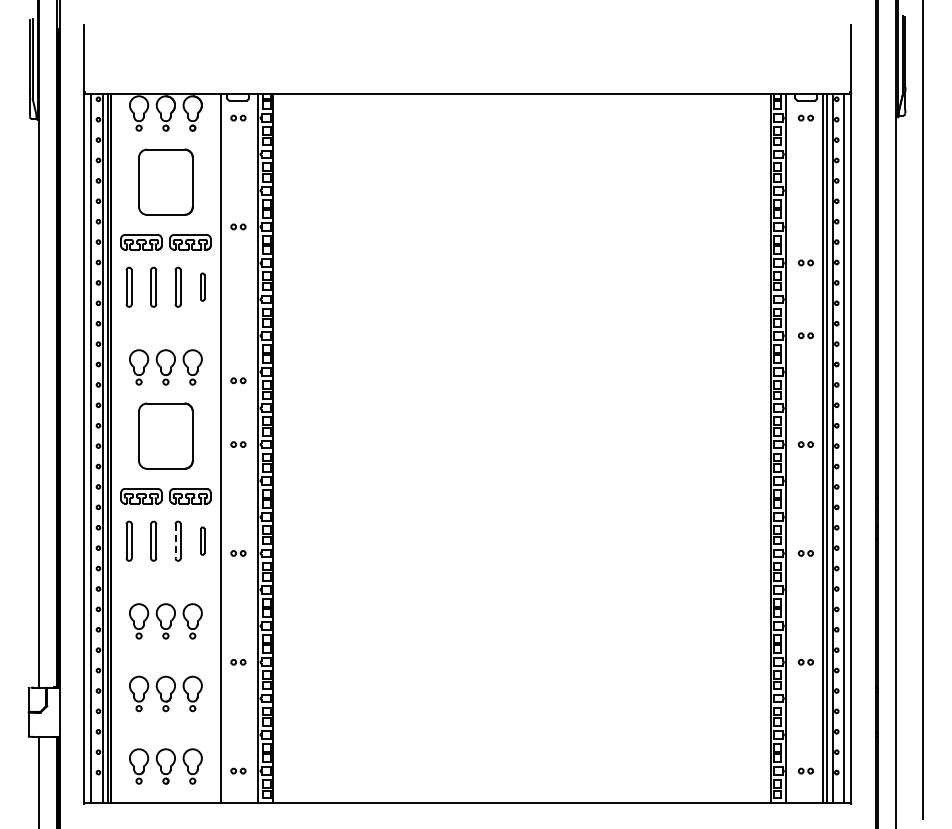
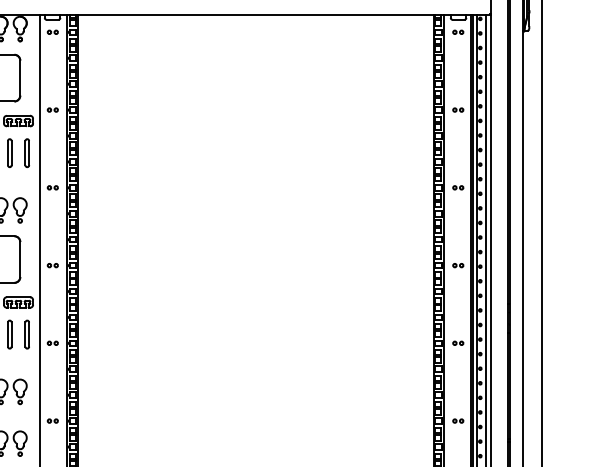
part: (805, 262) -> (457, 109), moved
part: (202, 286) -> (27, 152), size x1.43
part: (238, 380) -> (52, 187), moved
part: (202, 540) -> (27, 334), size x1.43
line: (175, 541) -> (7, 334), dashed -> solid

